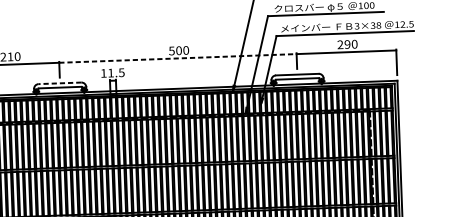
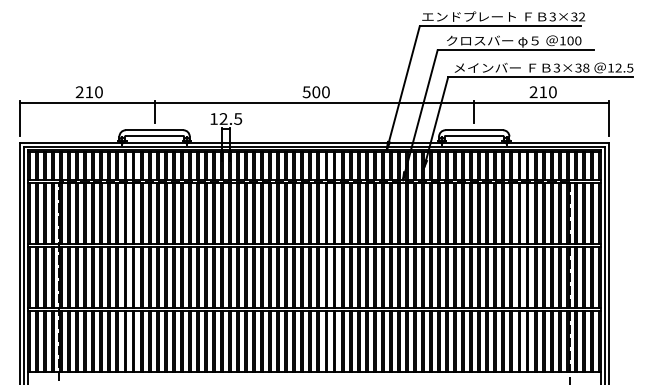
text: (347, 44) -> (543, 92), 290 -> 210
line: (177, 58) -> (314, 102), dashed -> solid
text: (110, 72) -> (223, 118), 11.5 -> 12.5
line: (59, 83) -> (154, 130), dashed -> solid

